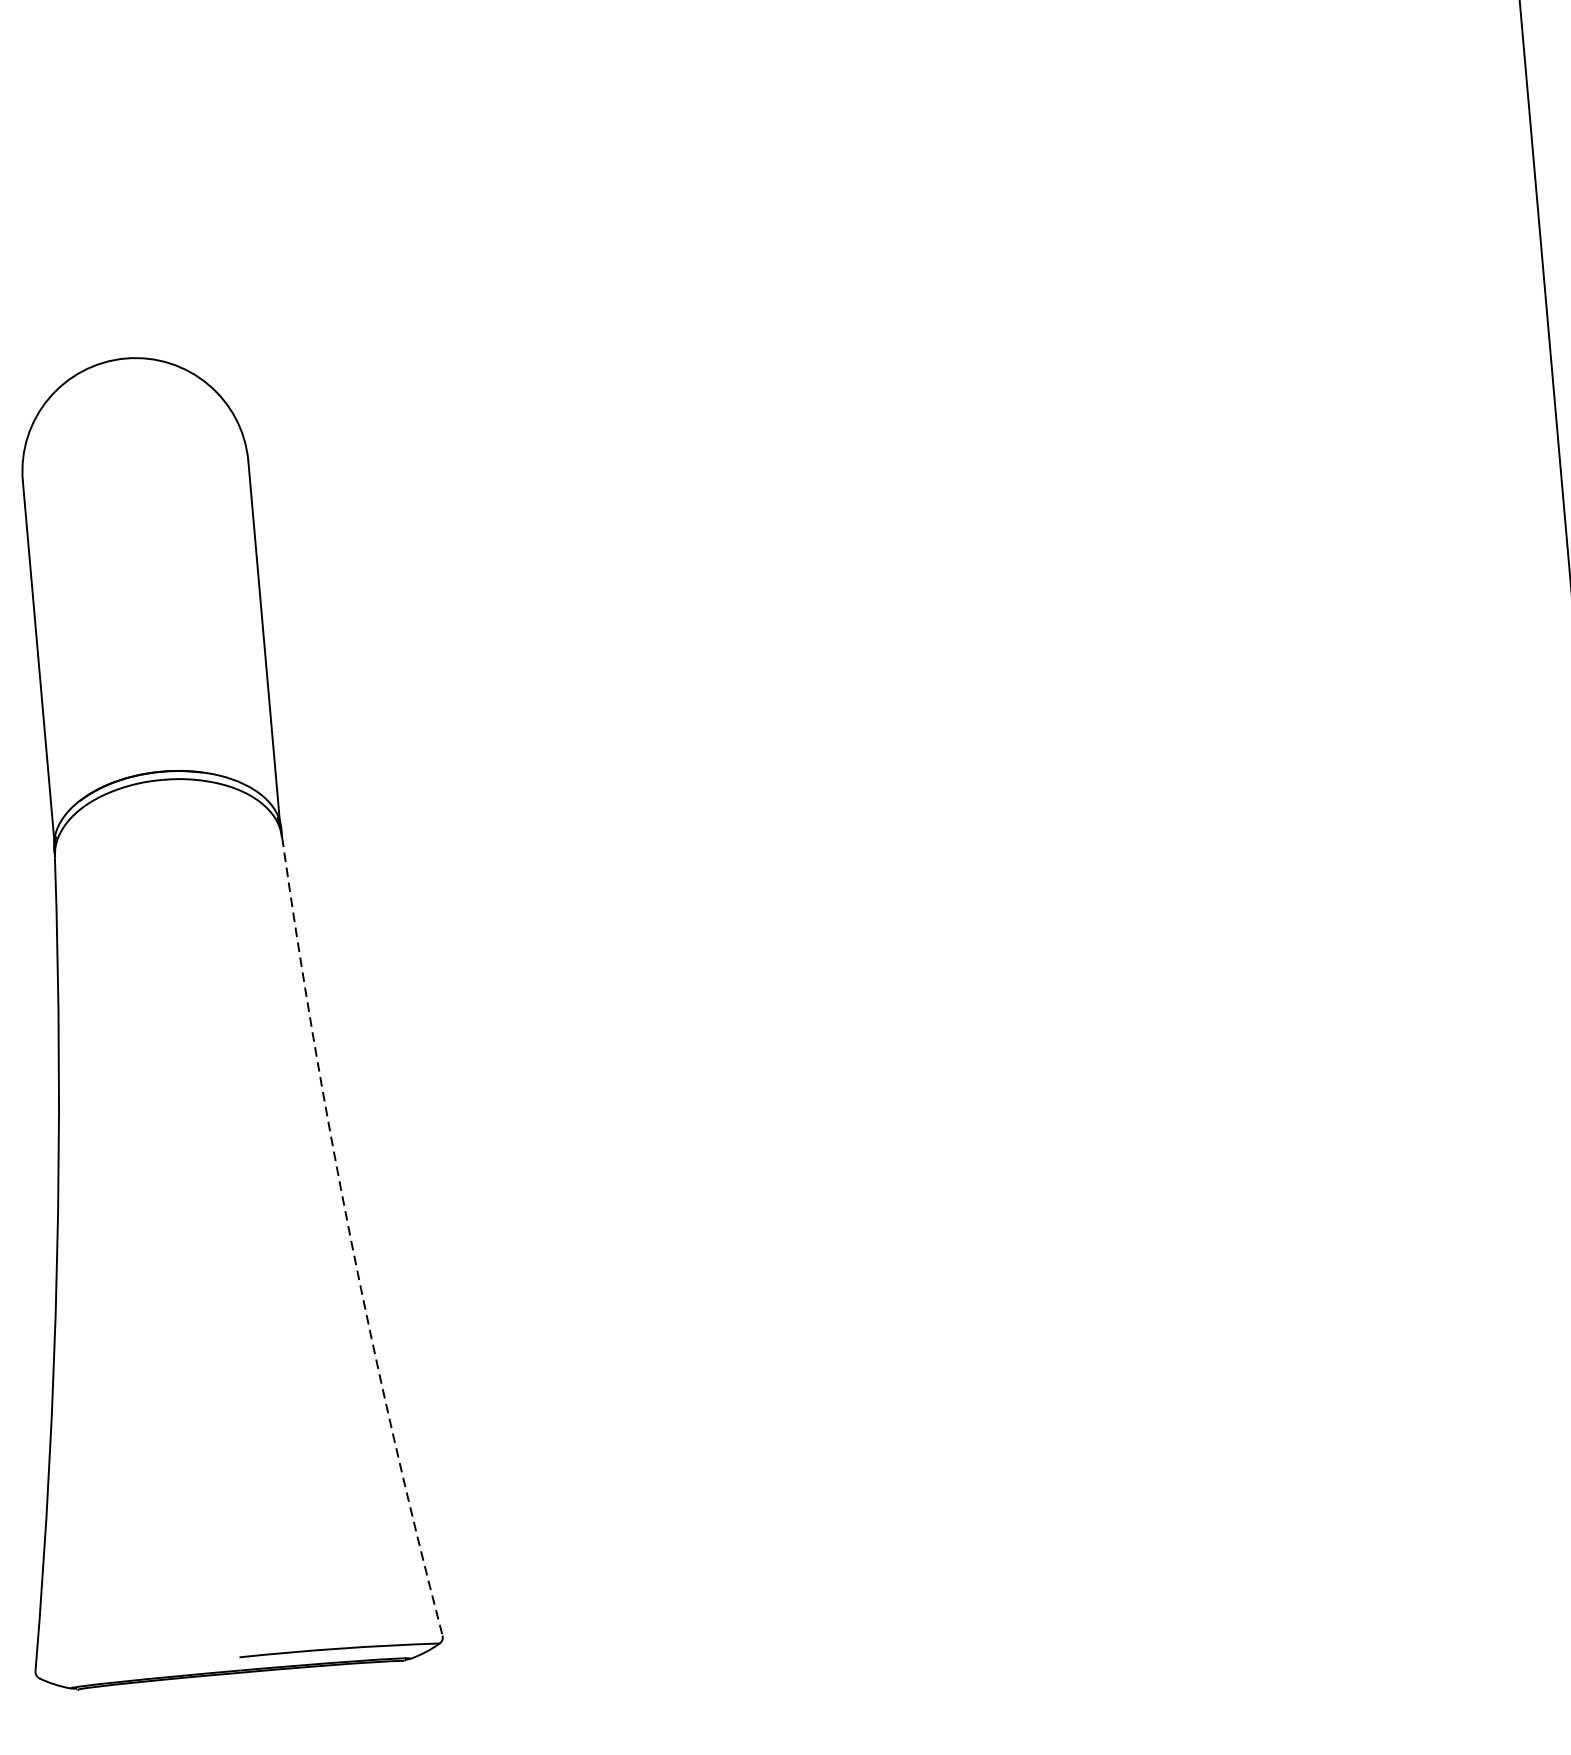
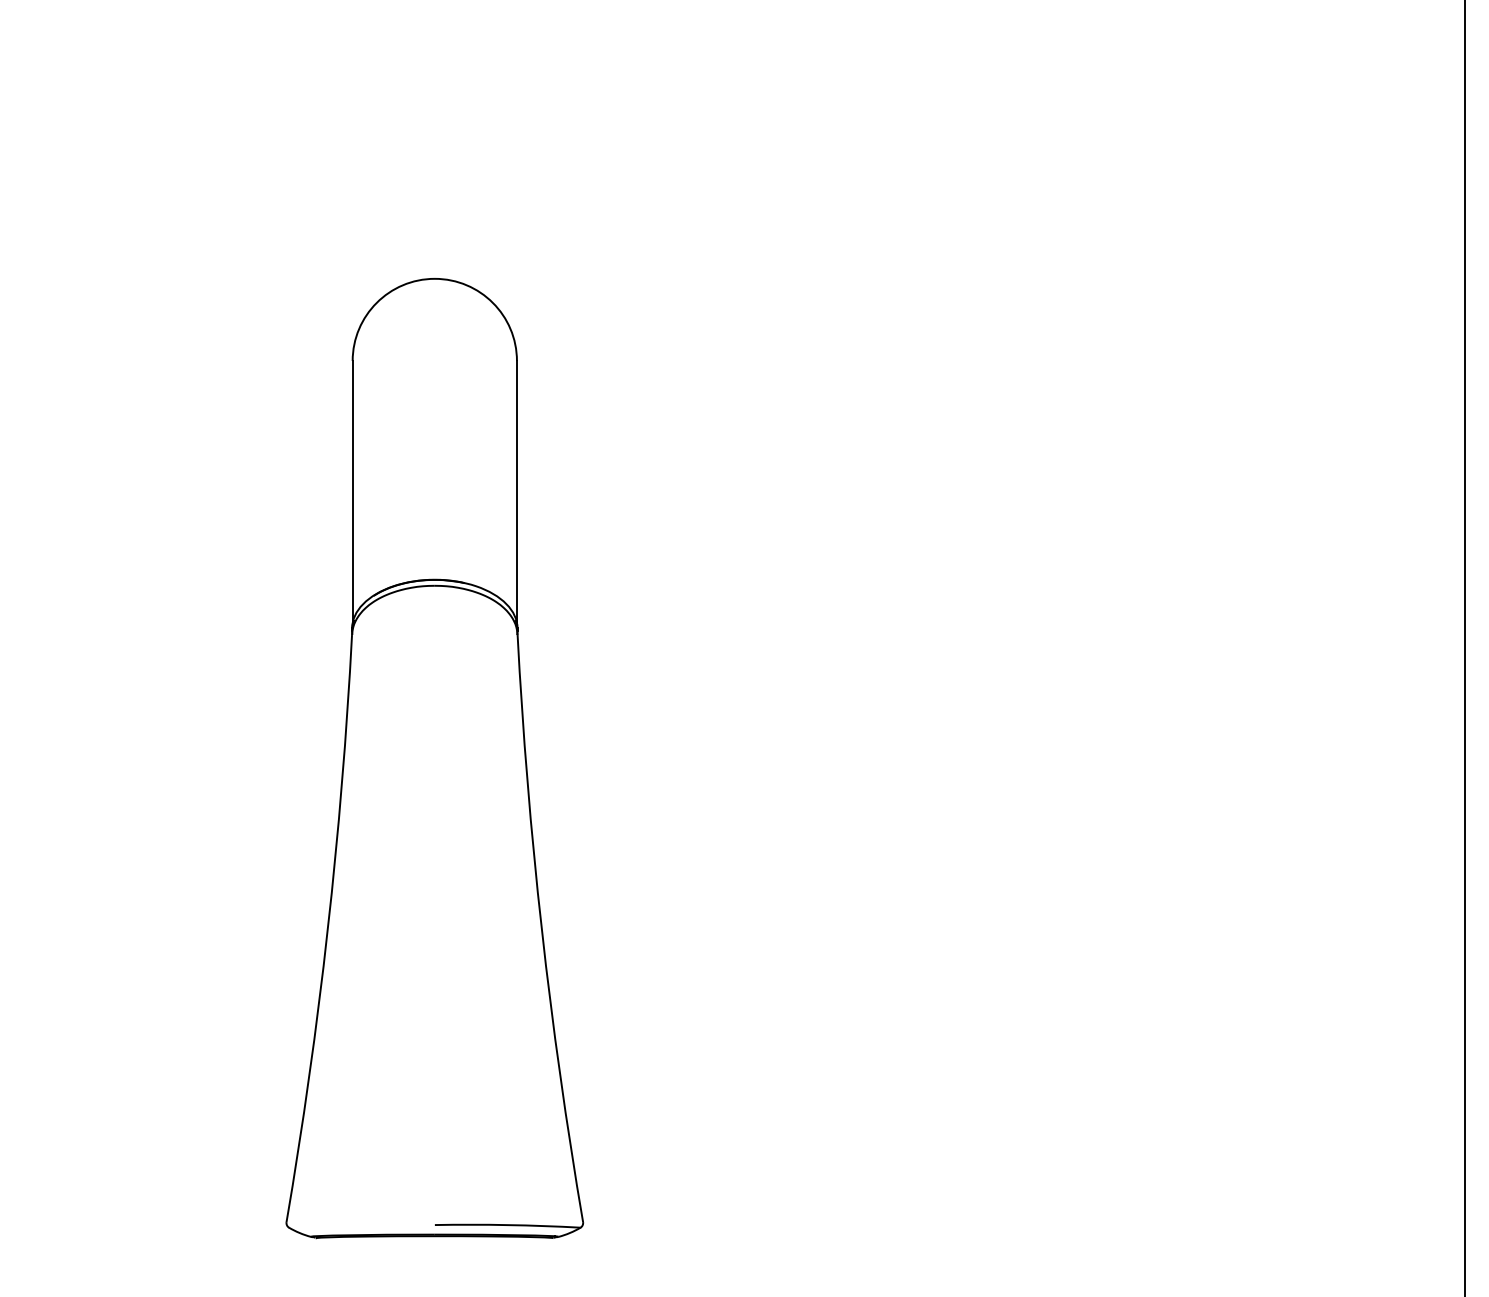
arc: (350, 1238) -> (541, 929), dashed -> solid

